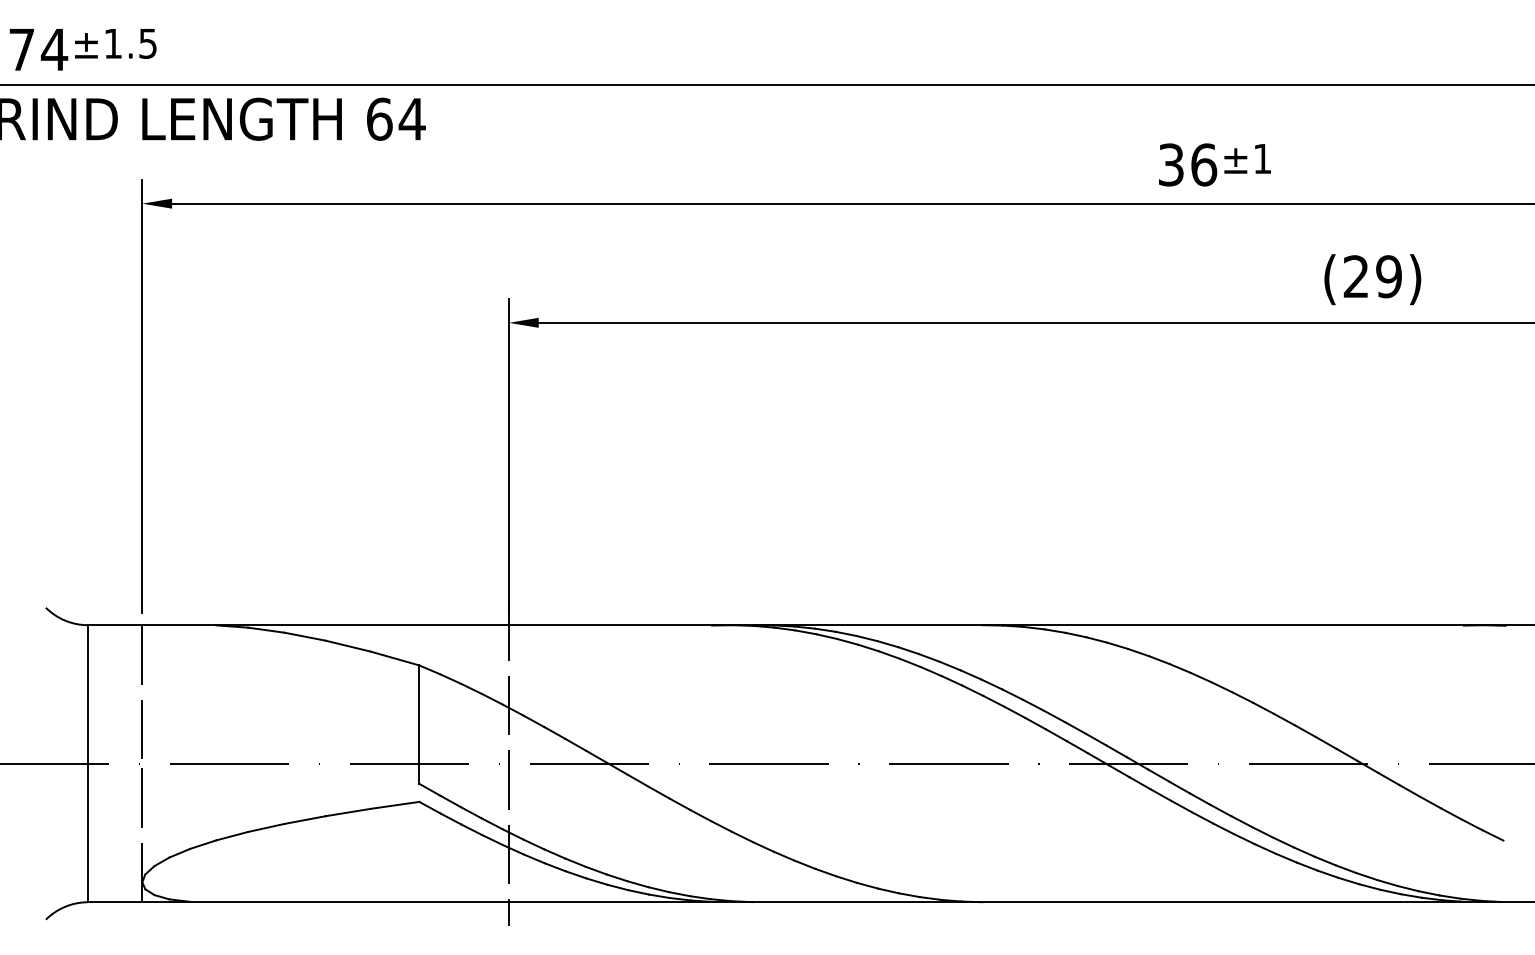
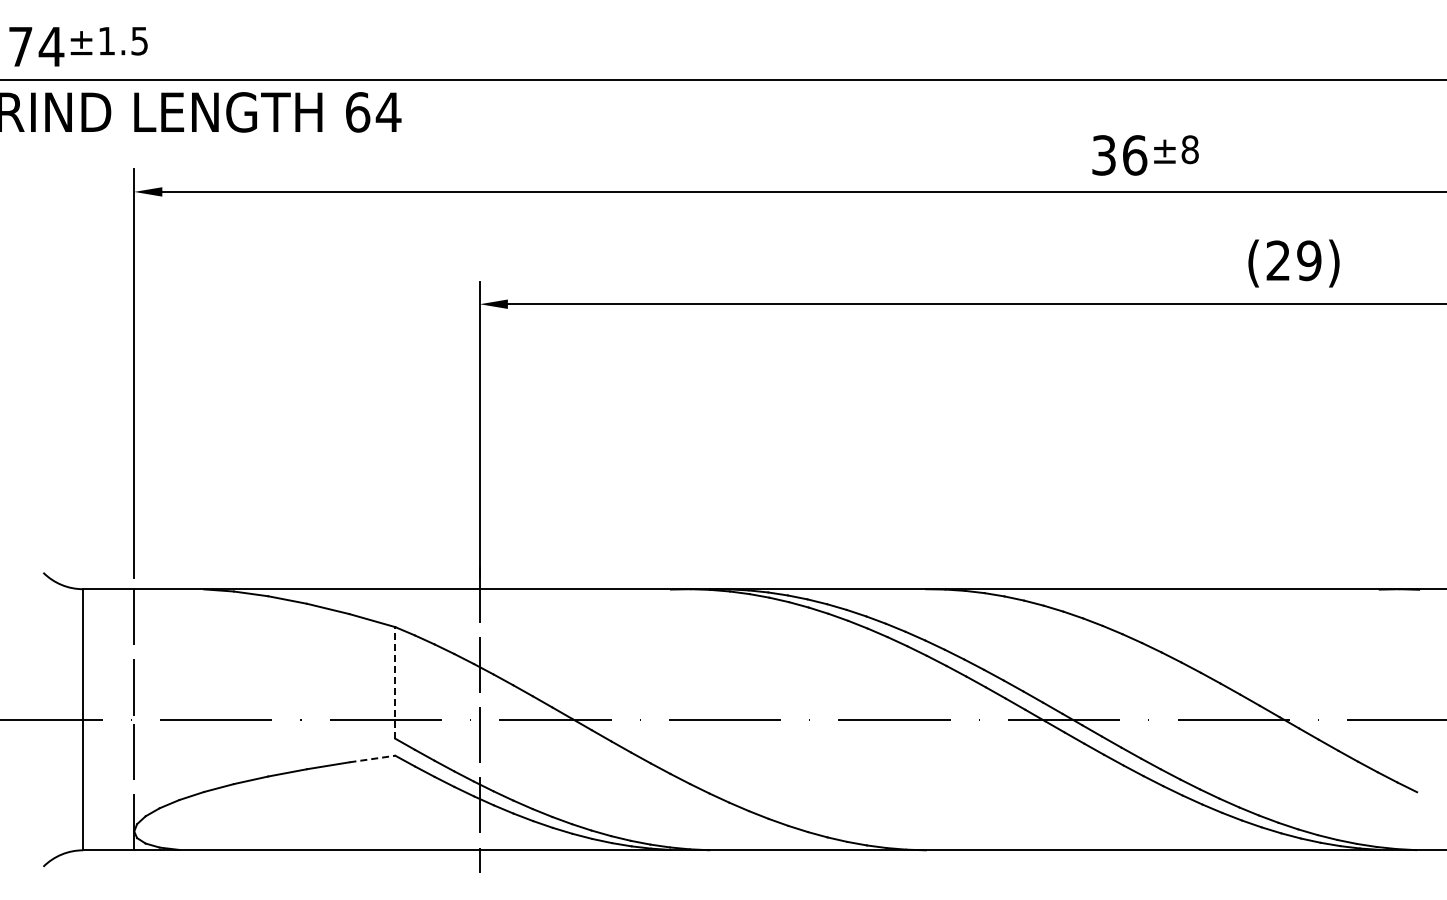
text: (1261, 158) -> (1189, 149), ±1 -> ±8
line: (419, 724) -> (395, 682), solid -> dashed
line: (395, 804) -> (372, 758), solid -> dashed

